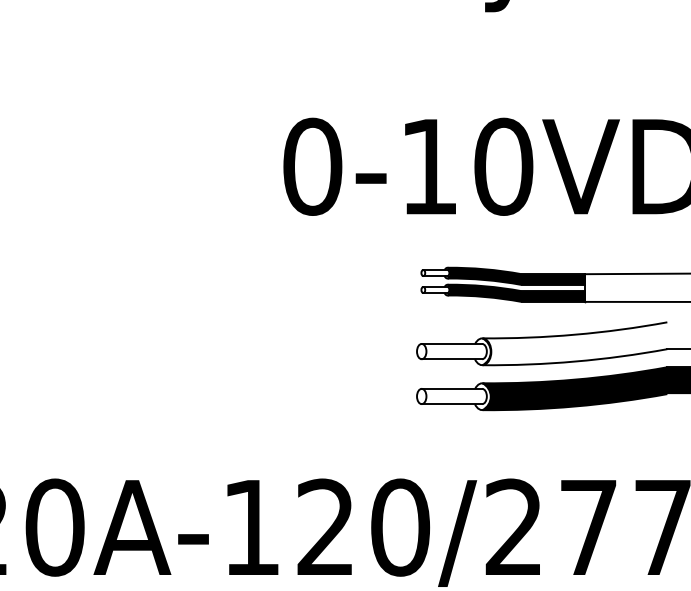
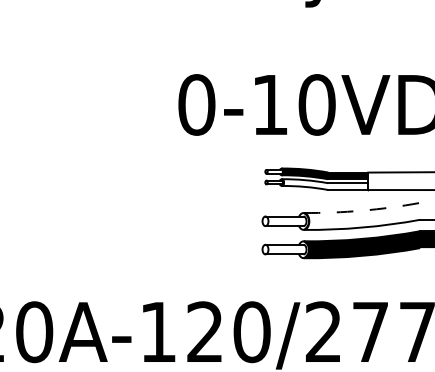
fill: (515, 293) -> (324, 184), removed
arc: (575, 334) -> (362, 210), solid -> dashed

